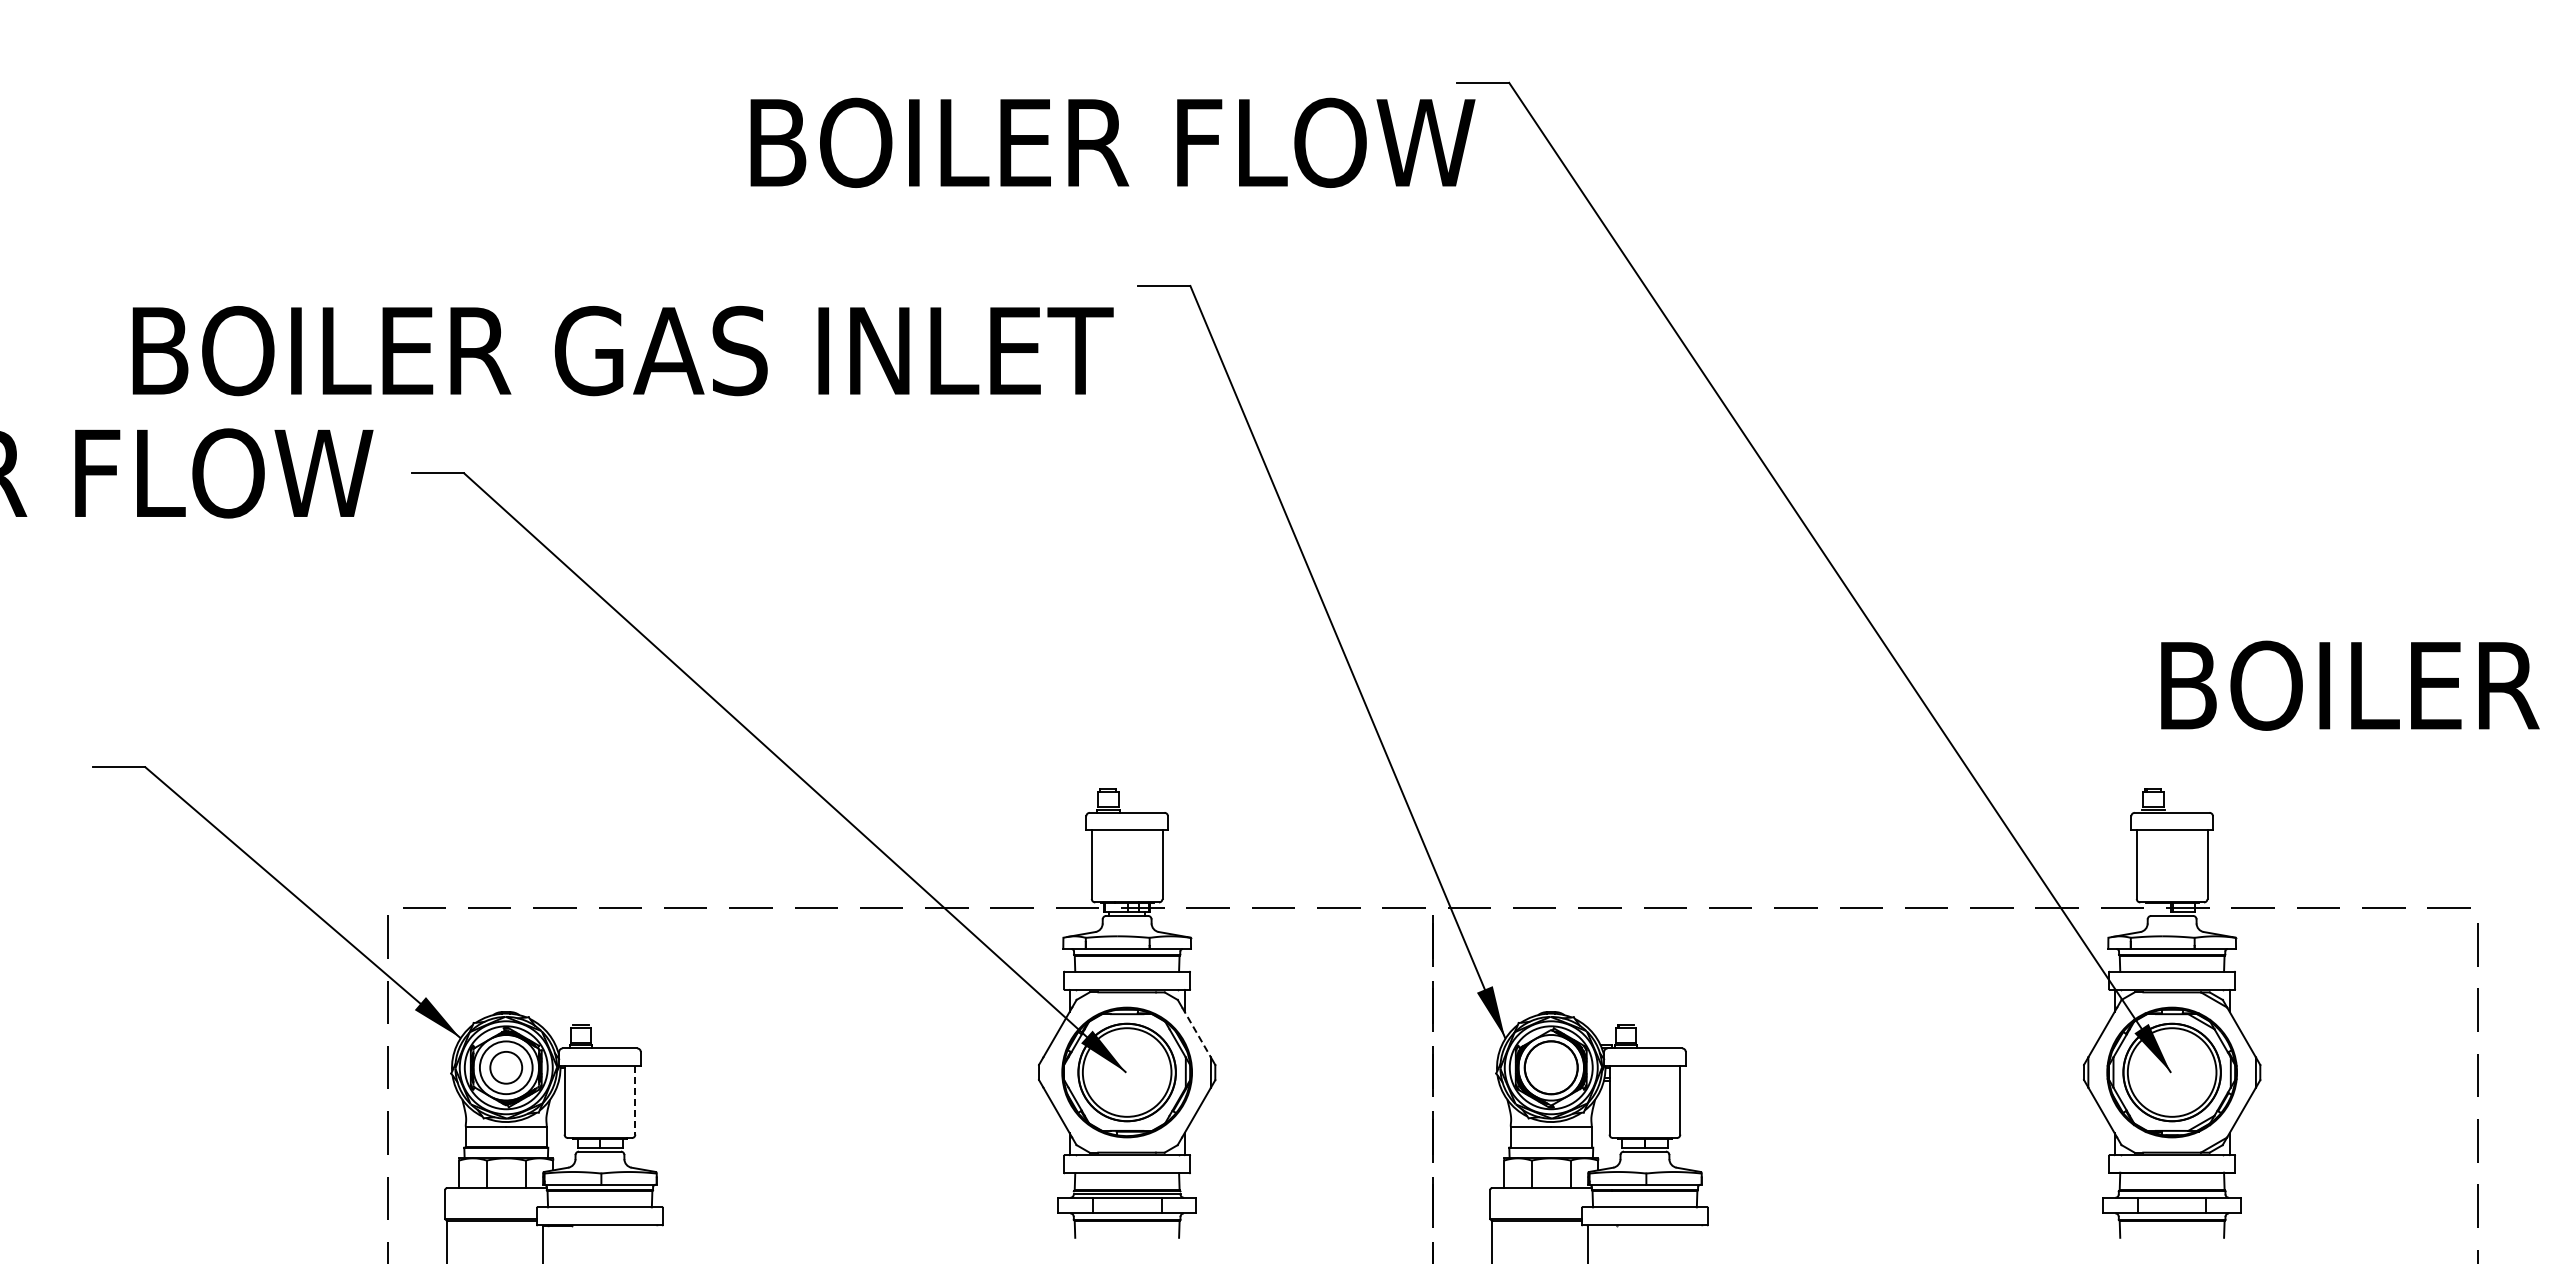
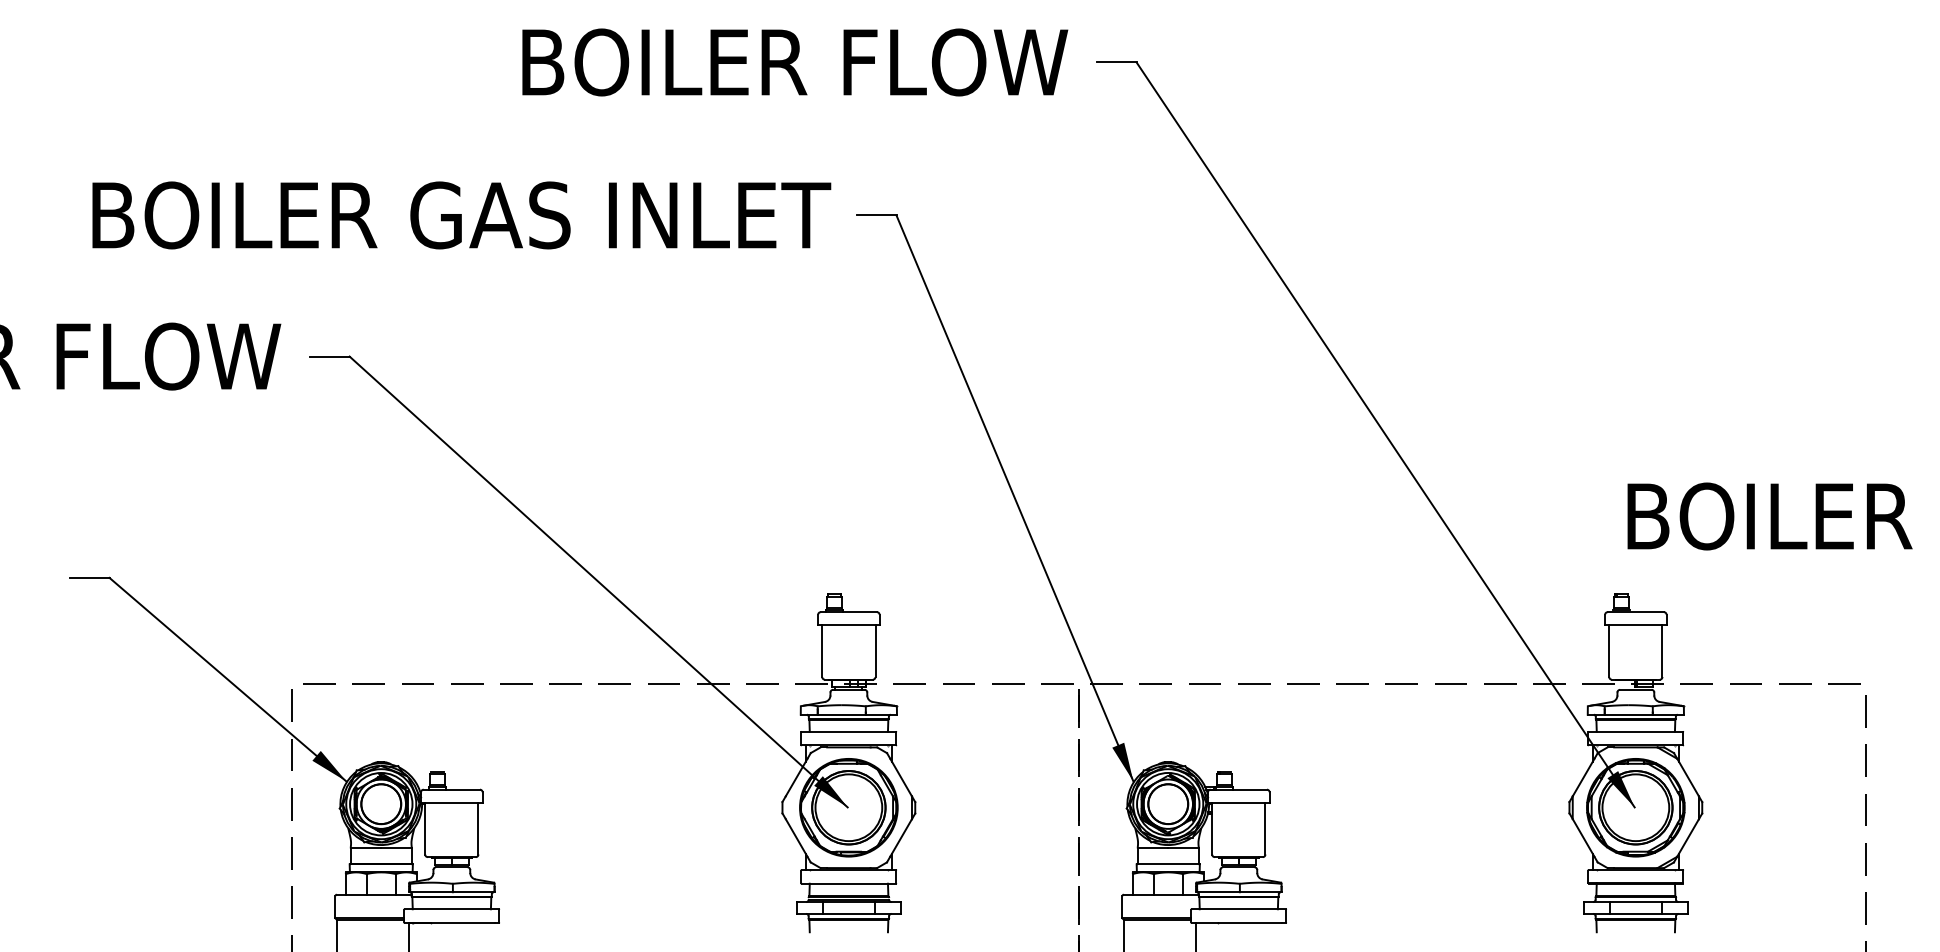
text: (1112, 142) -> (794, 62), moved
text: (622, 351) -> (461, 215), moved
line: (1196, 1032) -> (901, 777), dashed -> solid
circle: (505, 1067) -> (380, 803), size x1.67
line: (635, 1100) -> (478, 828), dashed -> solid

